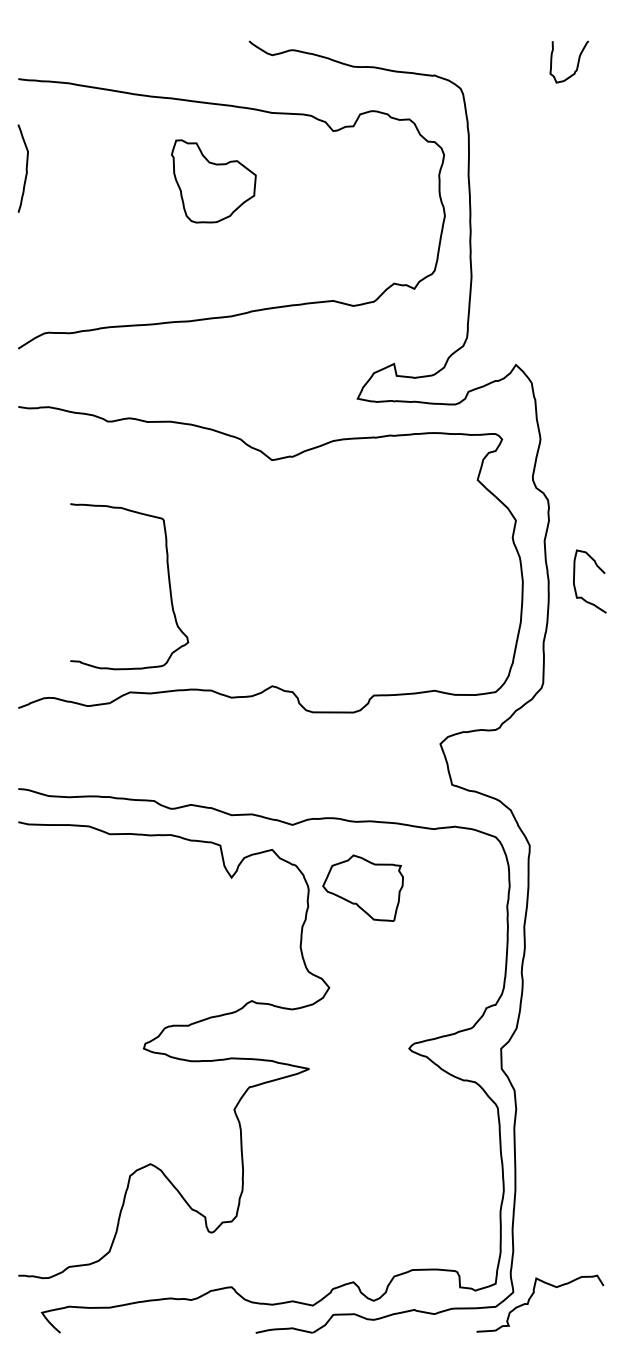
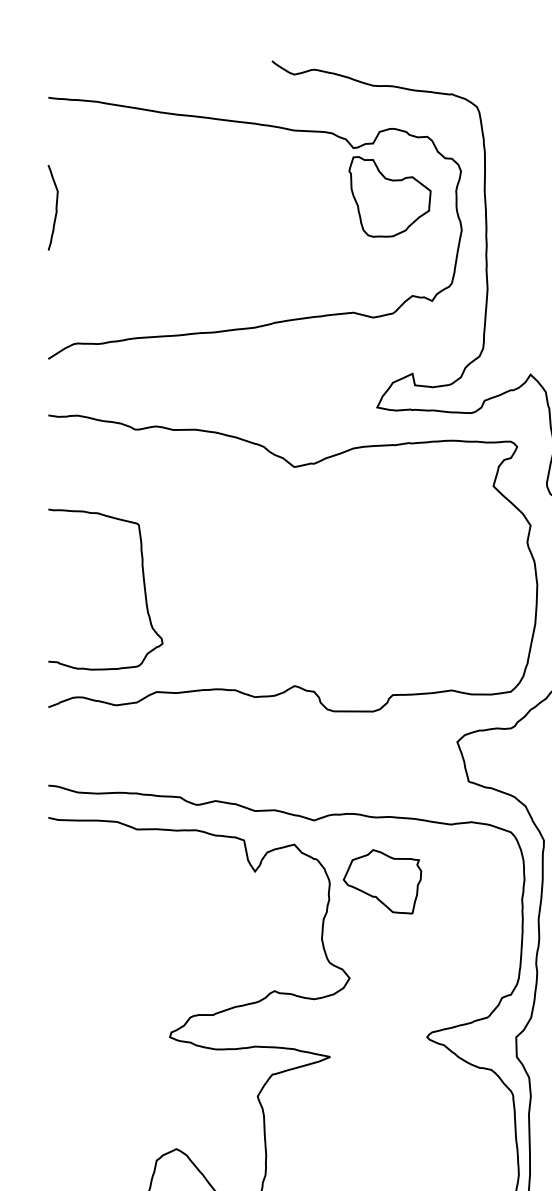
curve: (25, 168) -> (55, 207), moved
part: (213, 181) -> (389, 196), moved
curve: (168, 584) -> (143, 587), moved

